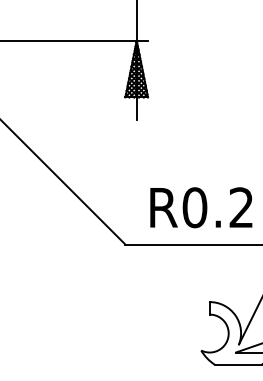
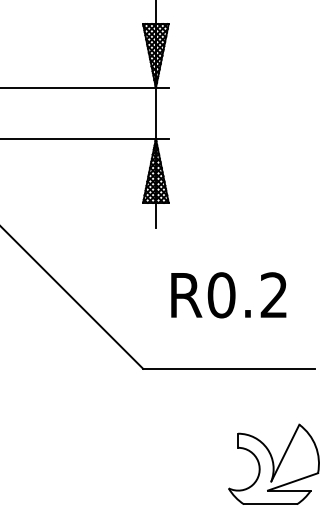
text: (201, 207) -> (228, 295), moved

